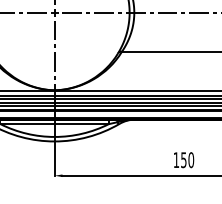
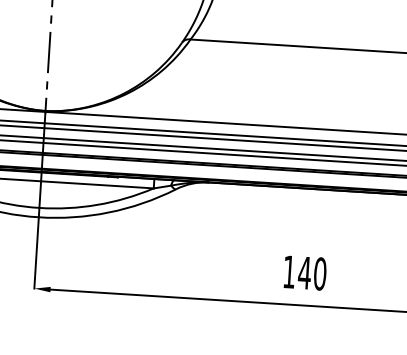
text: (183, 160) -> (304, 273), 150 -> 140

